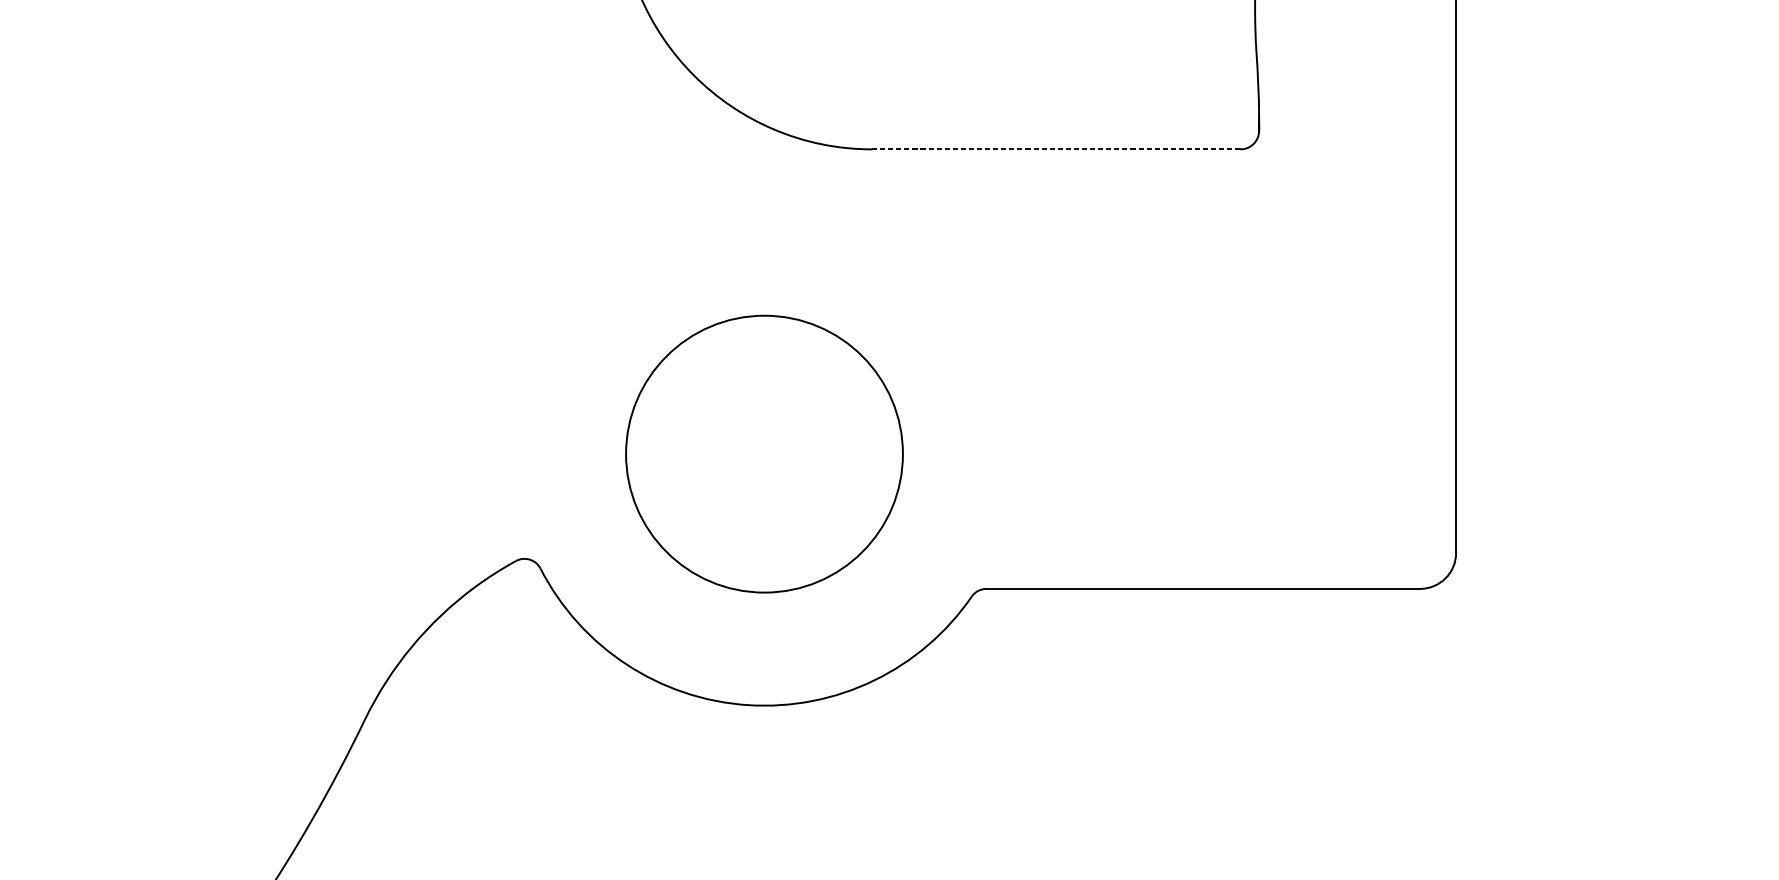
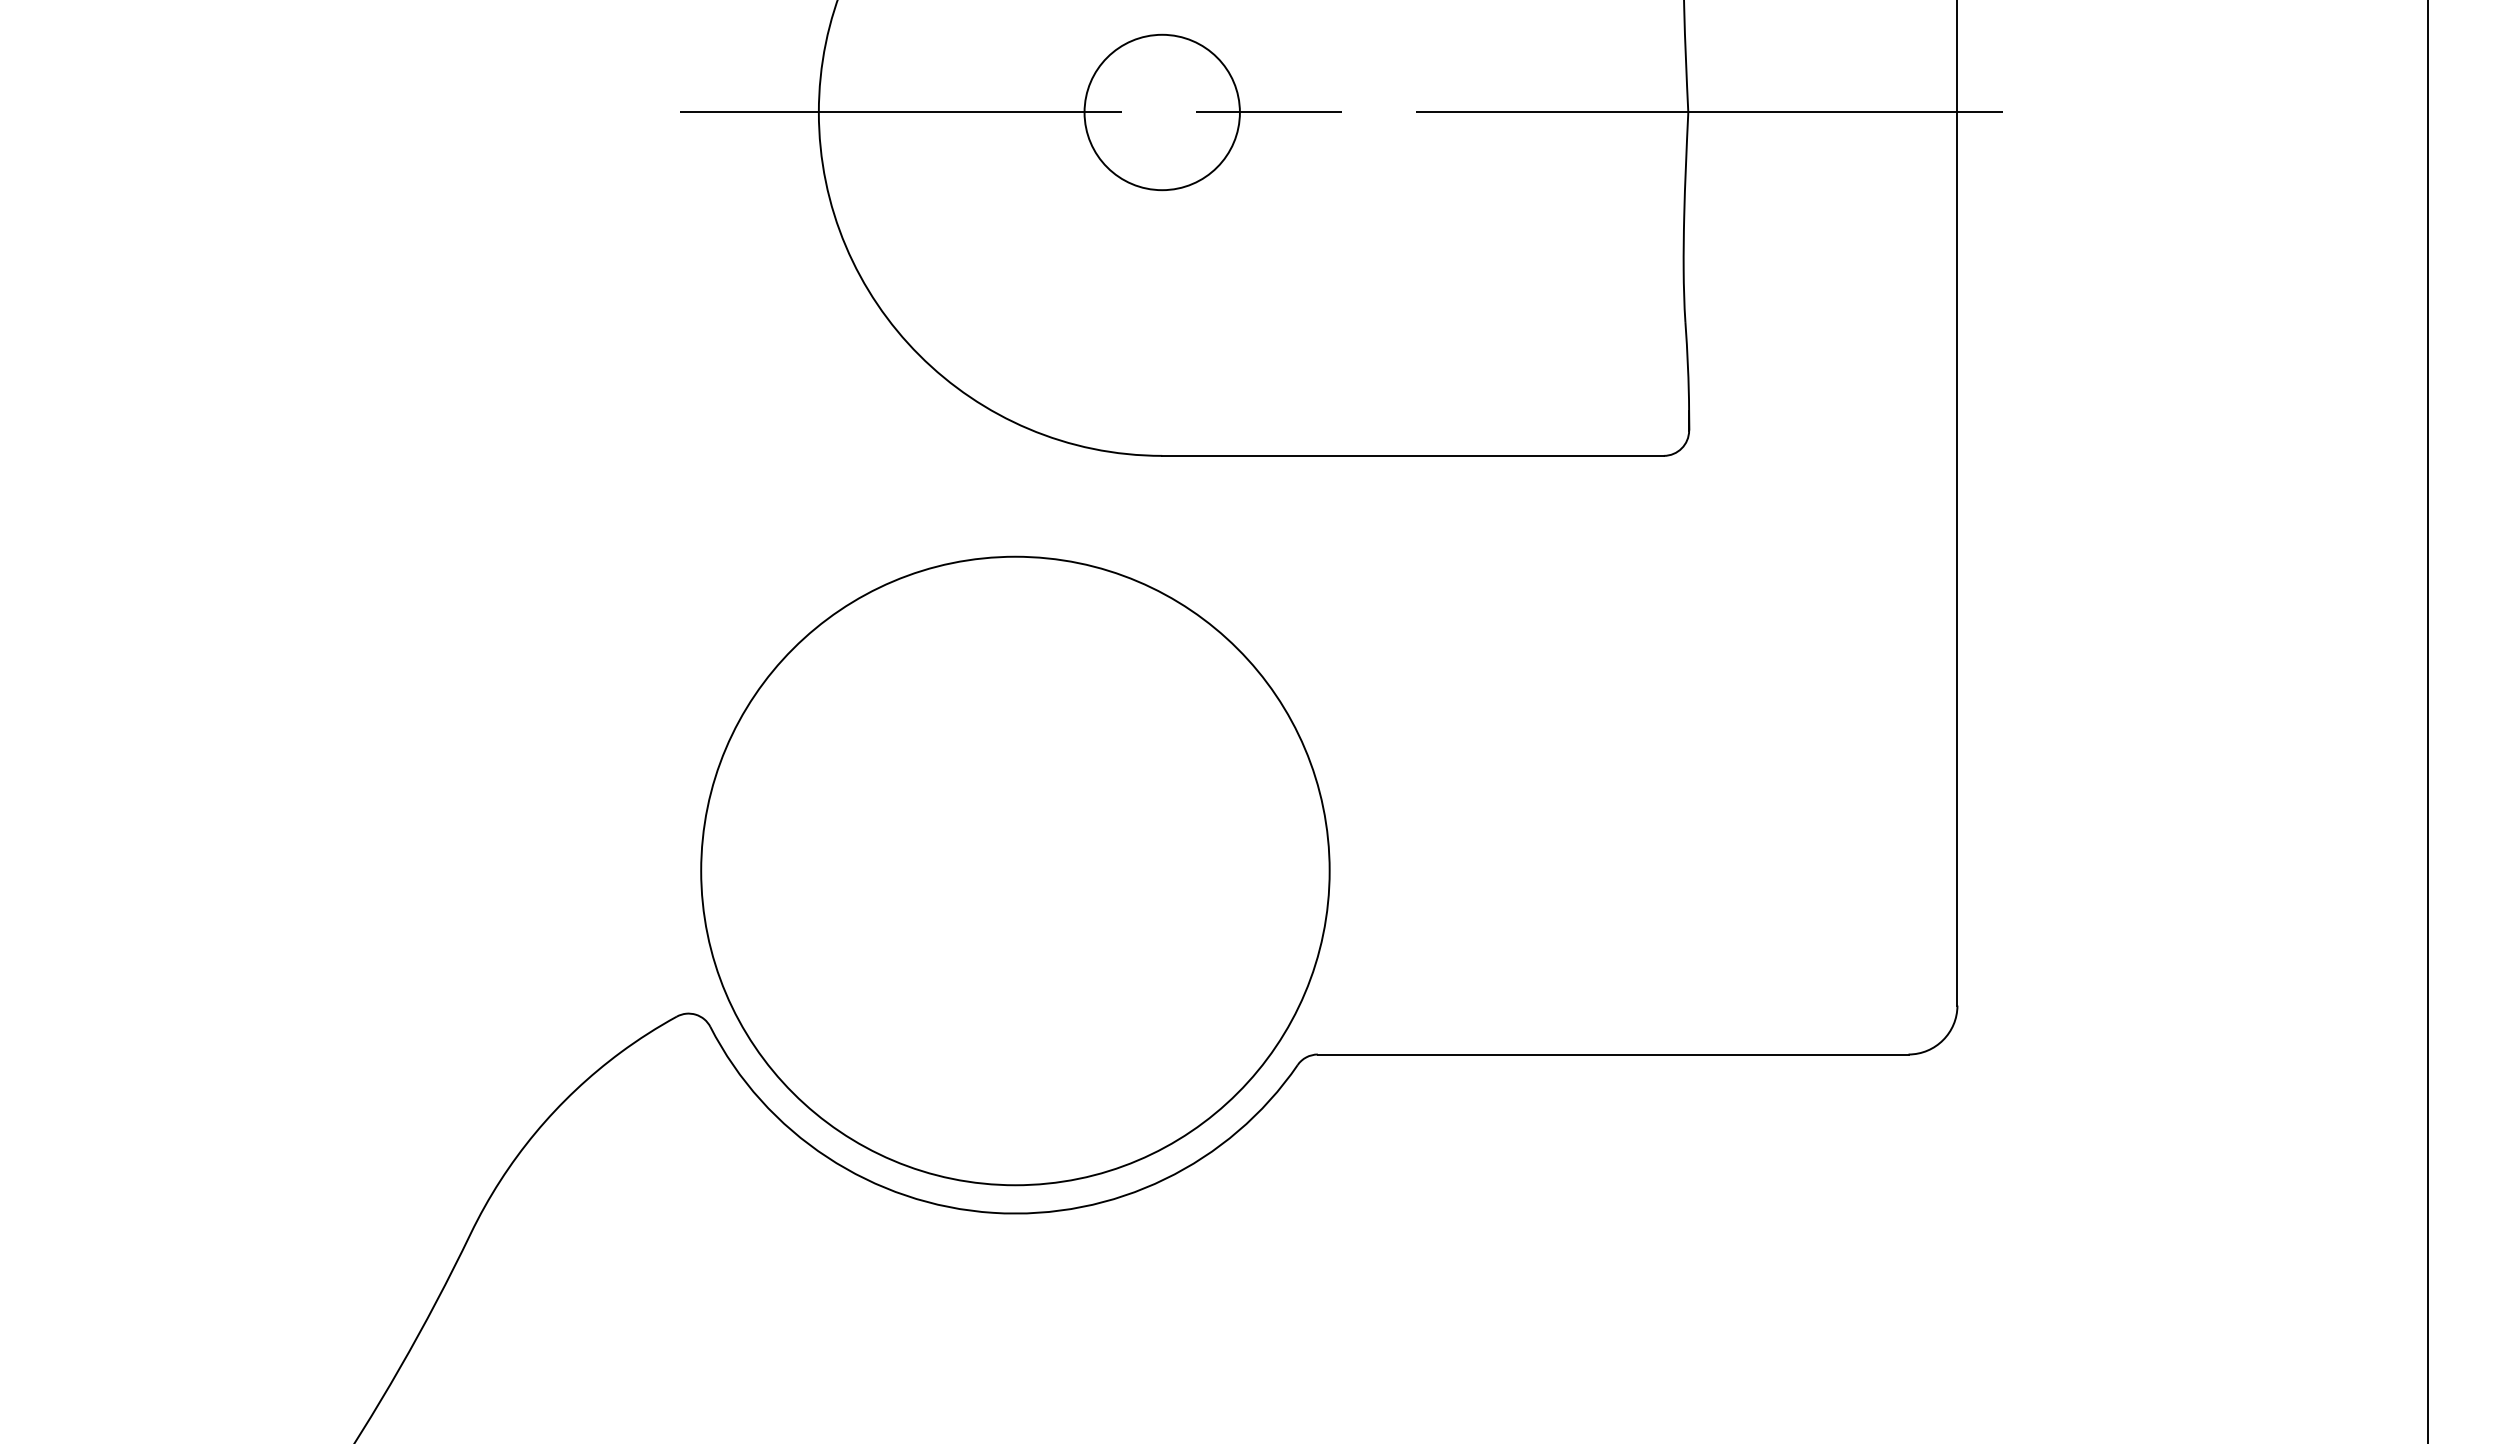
line: (1056, 149) -> (1413, 455), dashed -> solid
circle: (764, 453) -> (1015, 870), size x1.67

